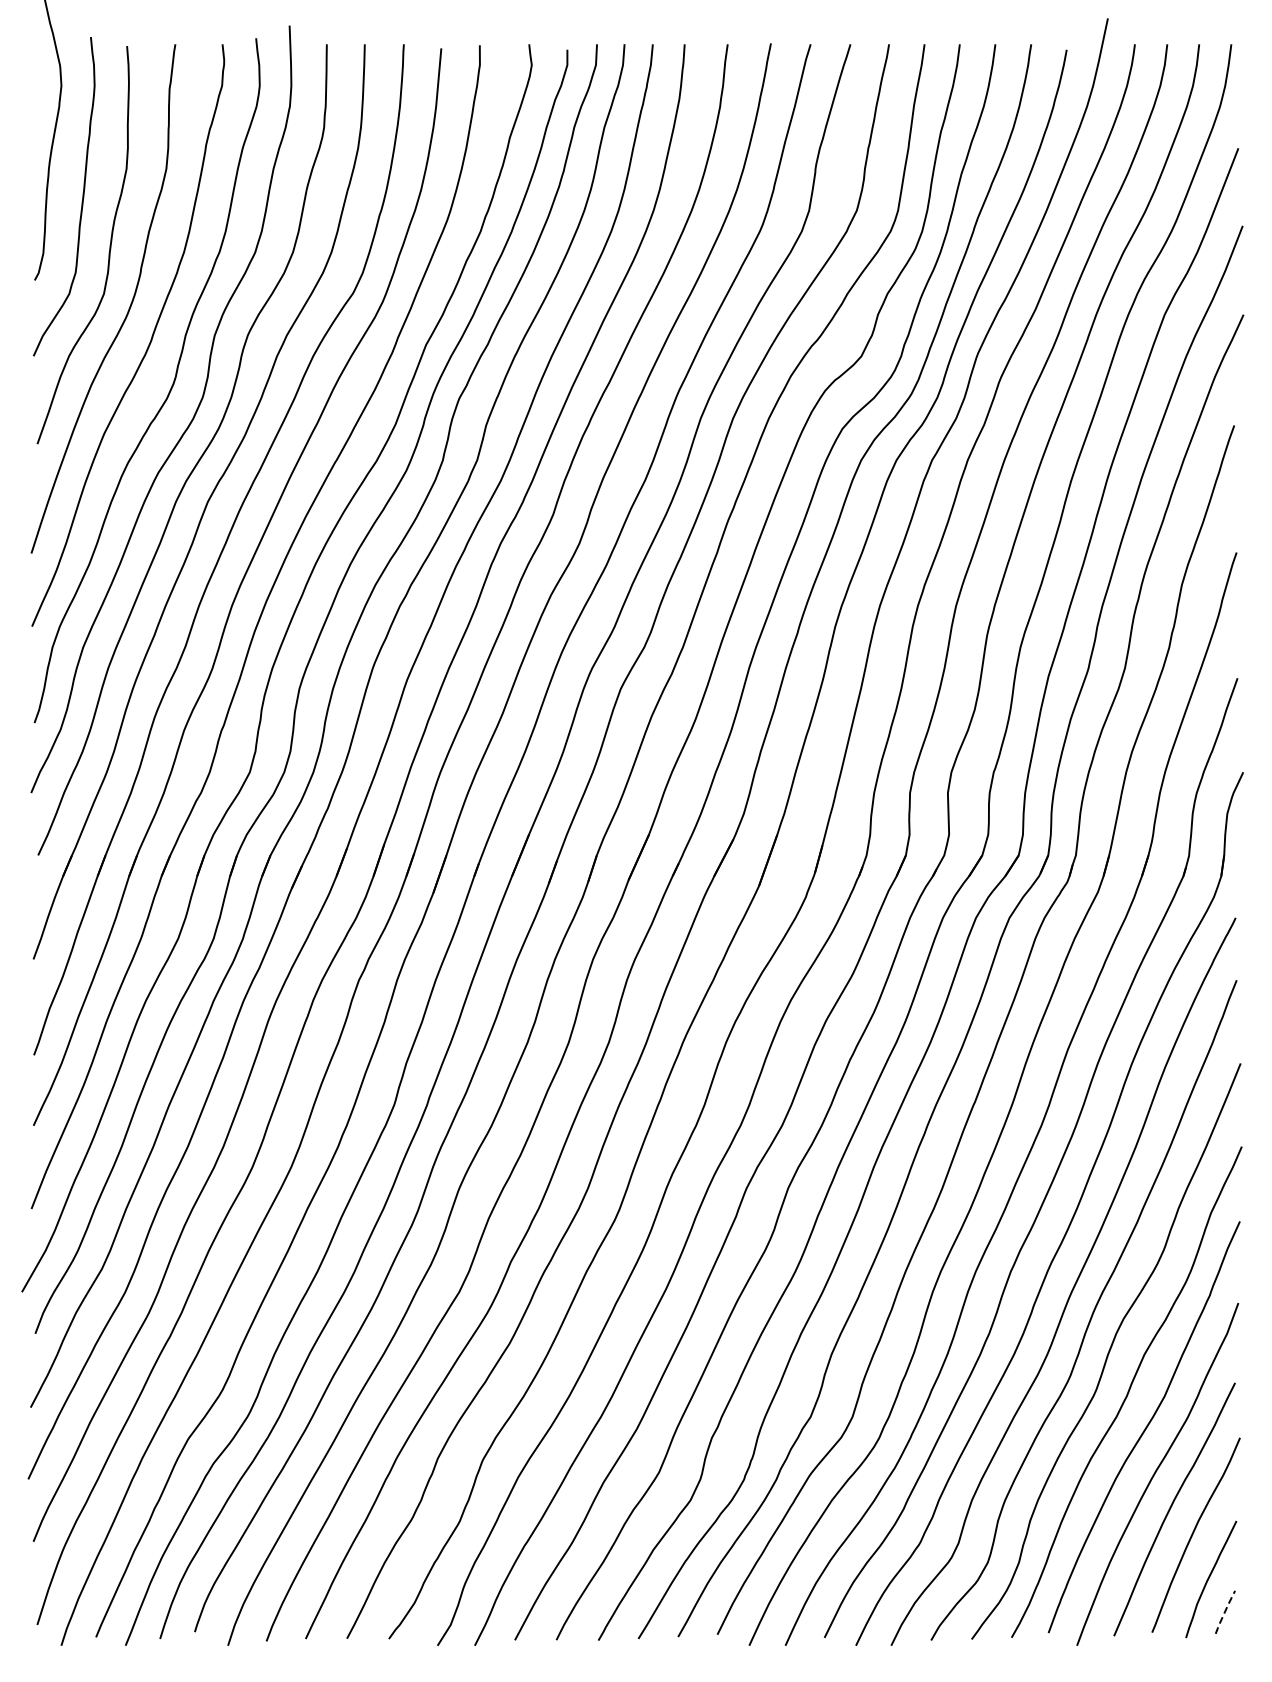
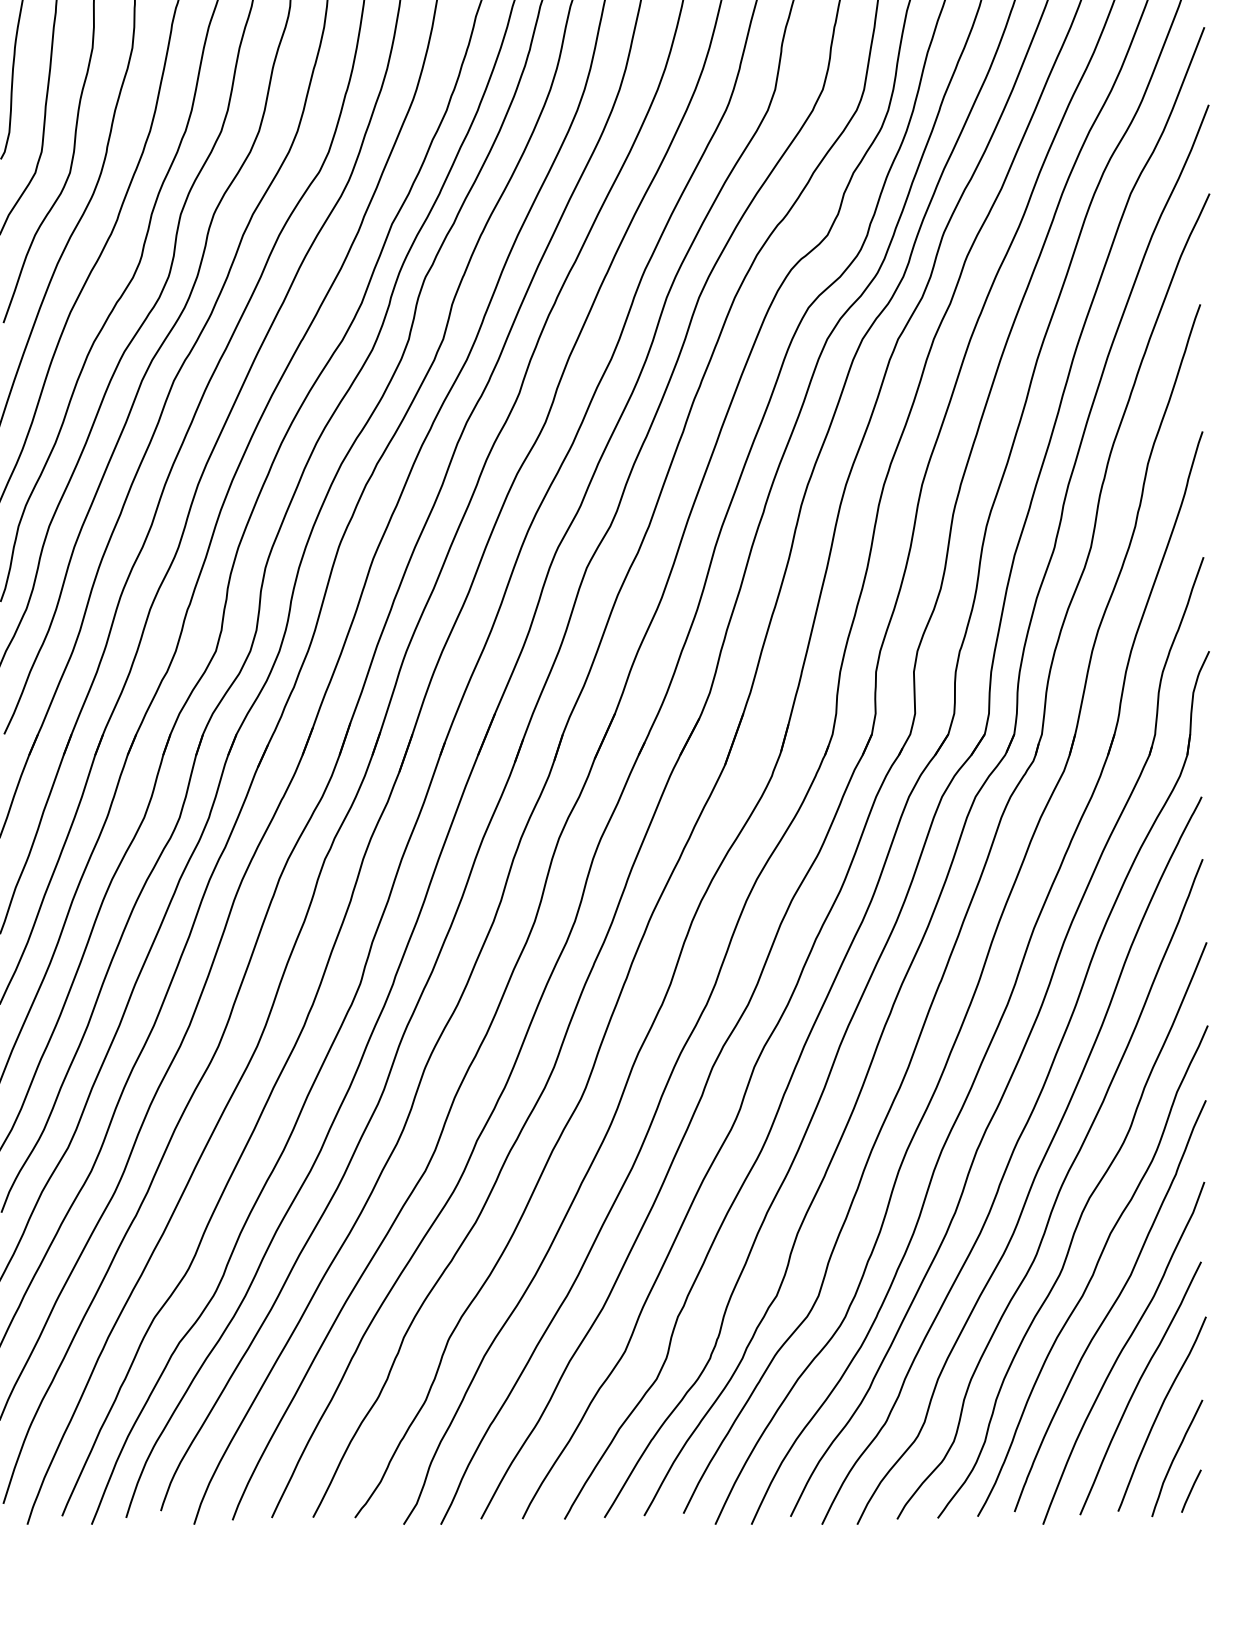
line: (1224, 1612) -> (1190, 1491), dashed -> solid

